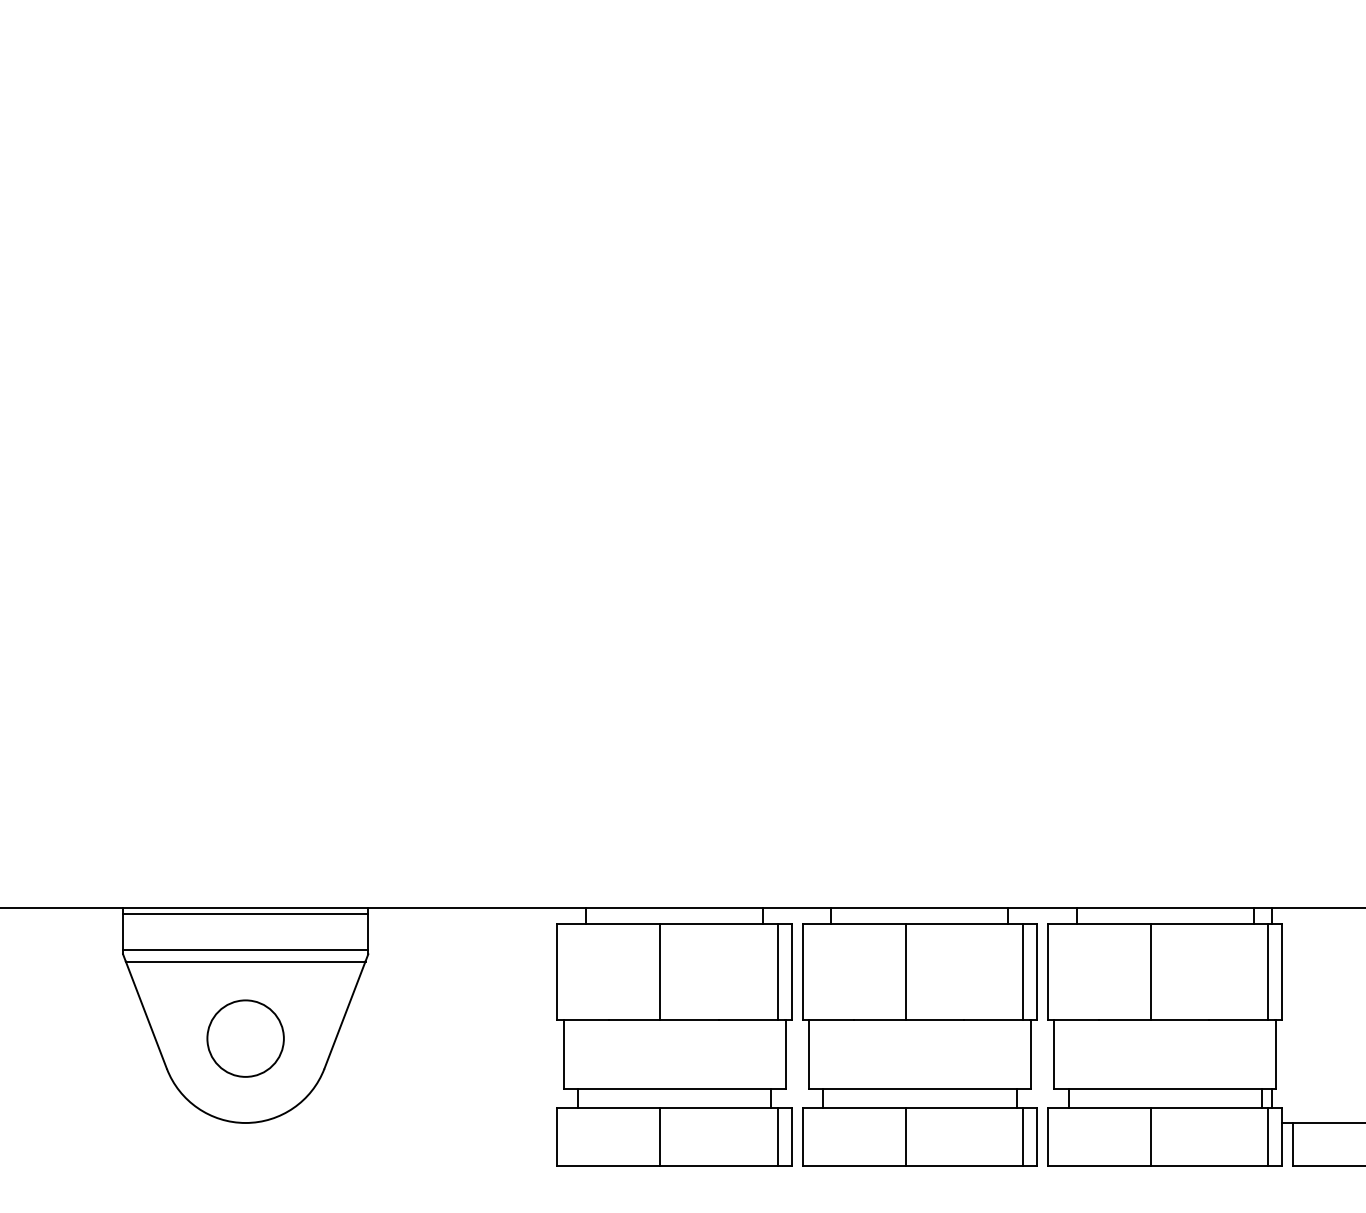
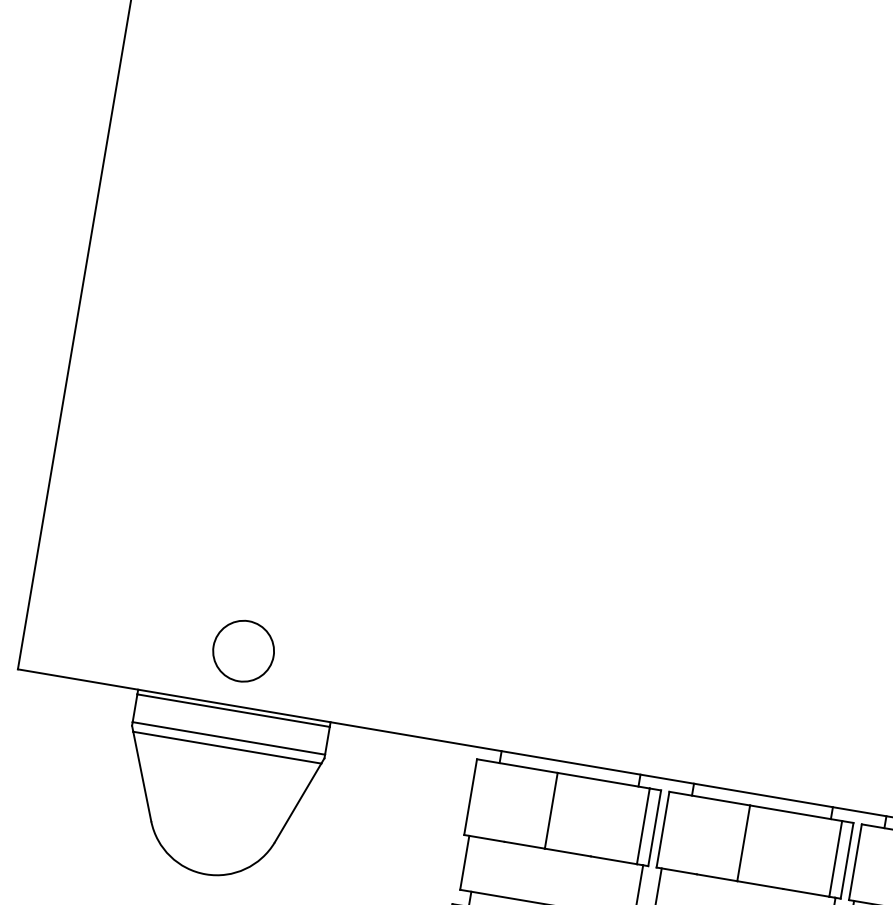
circle: (245, 1038) -> (243, 651), moved

